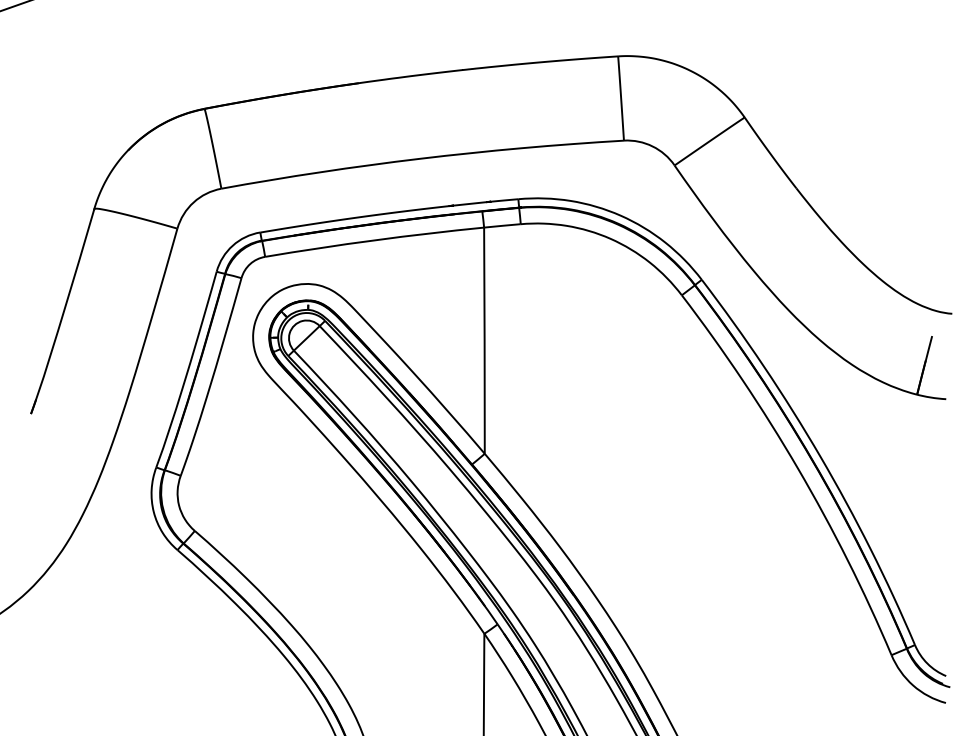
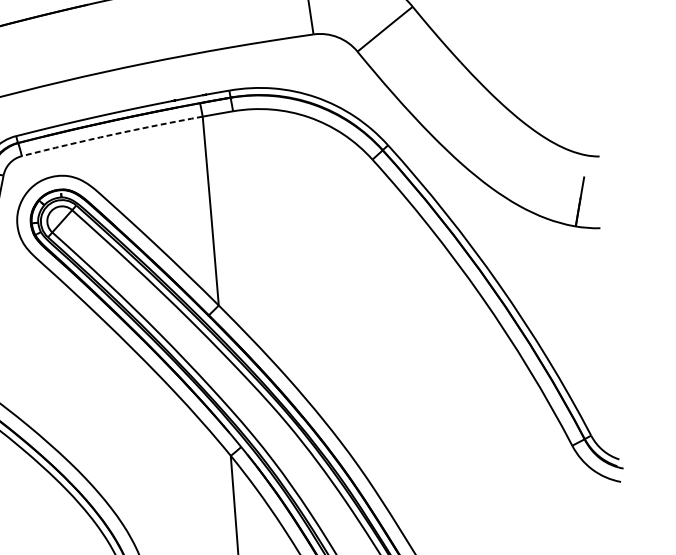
arc: (374, 240) -> (112, 134), solid -> dashed

